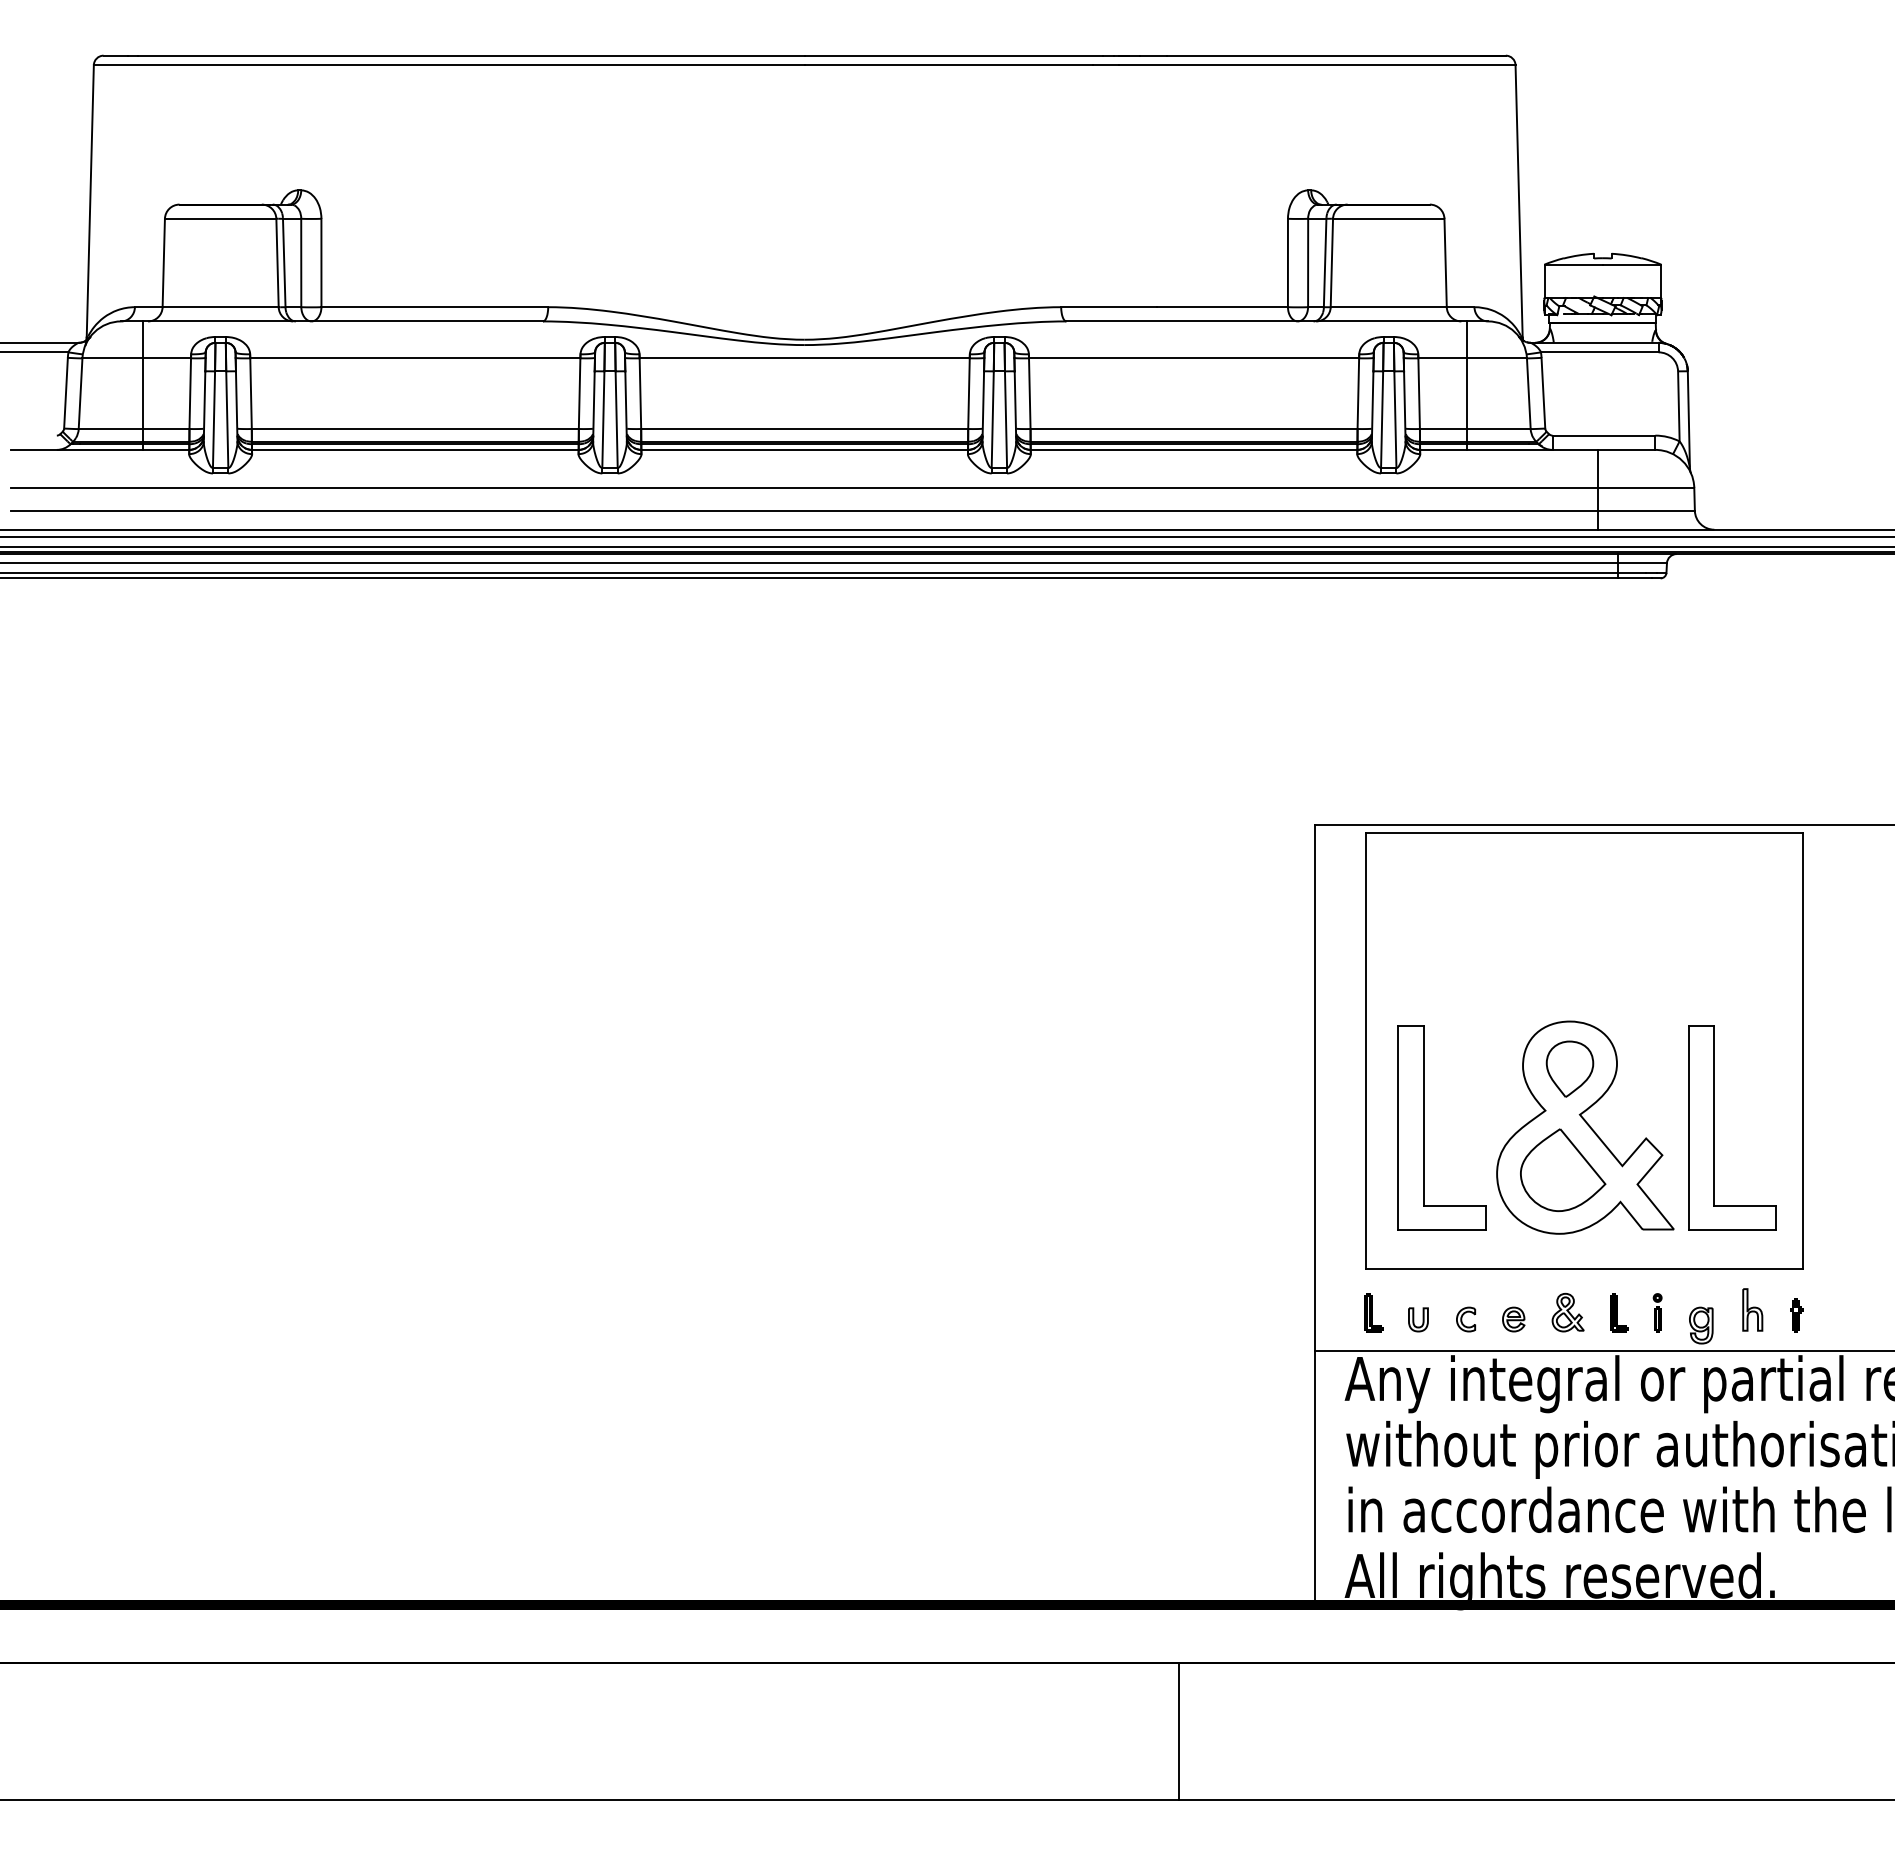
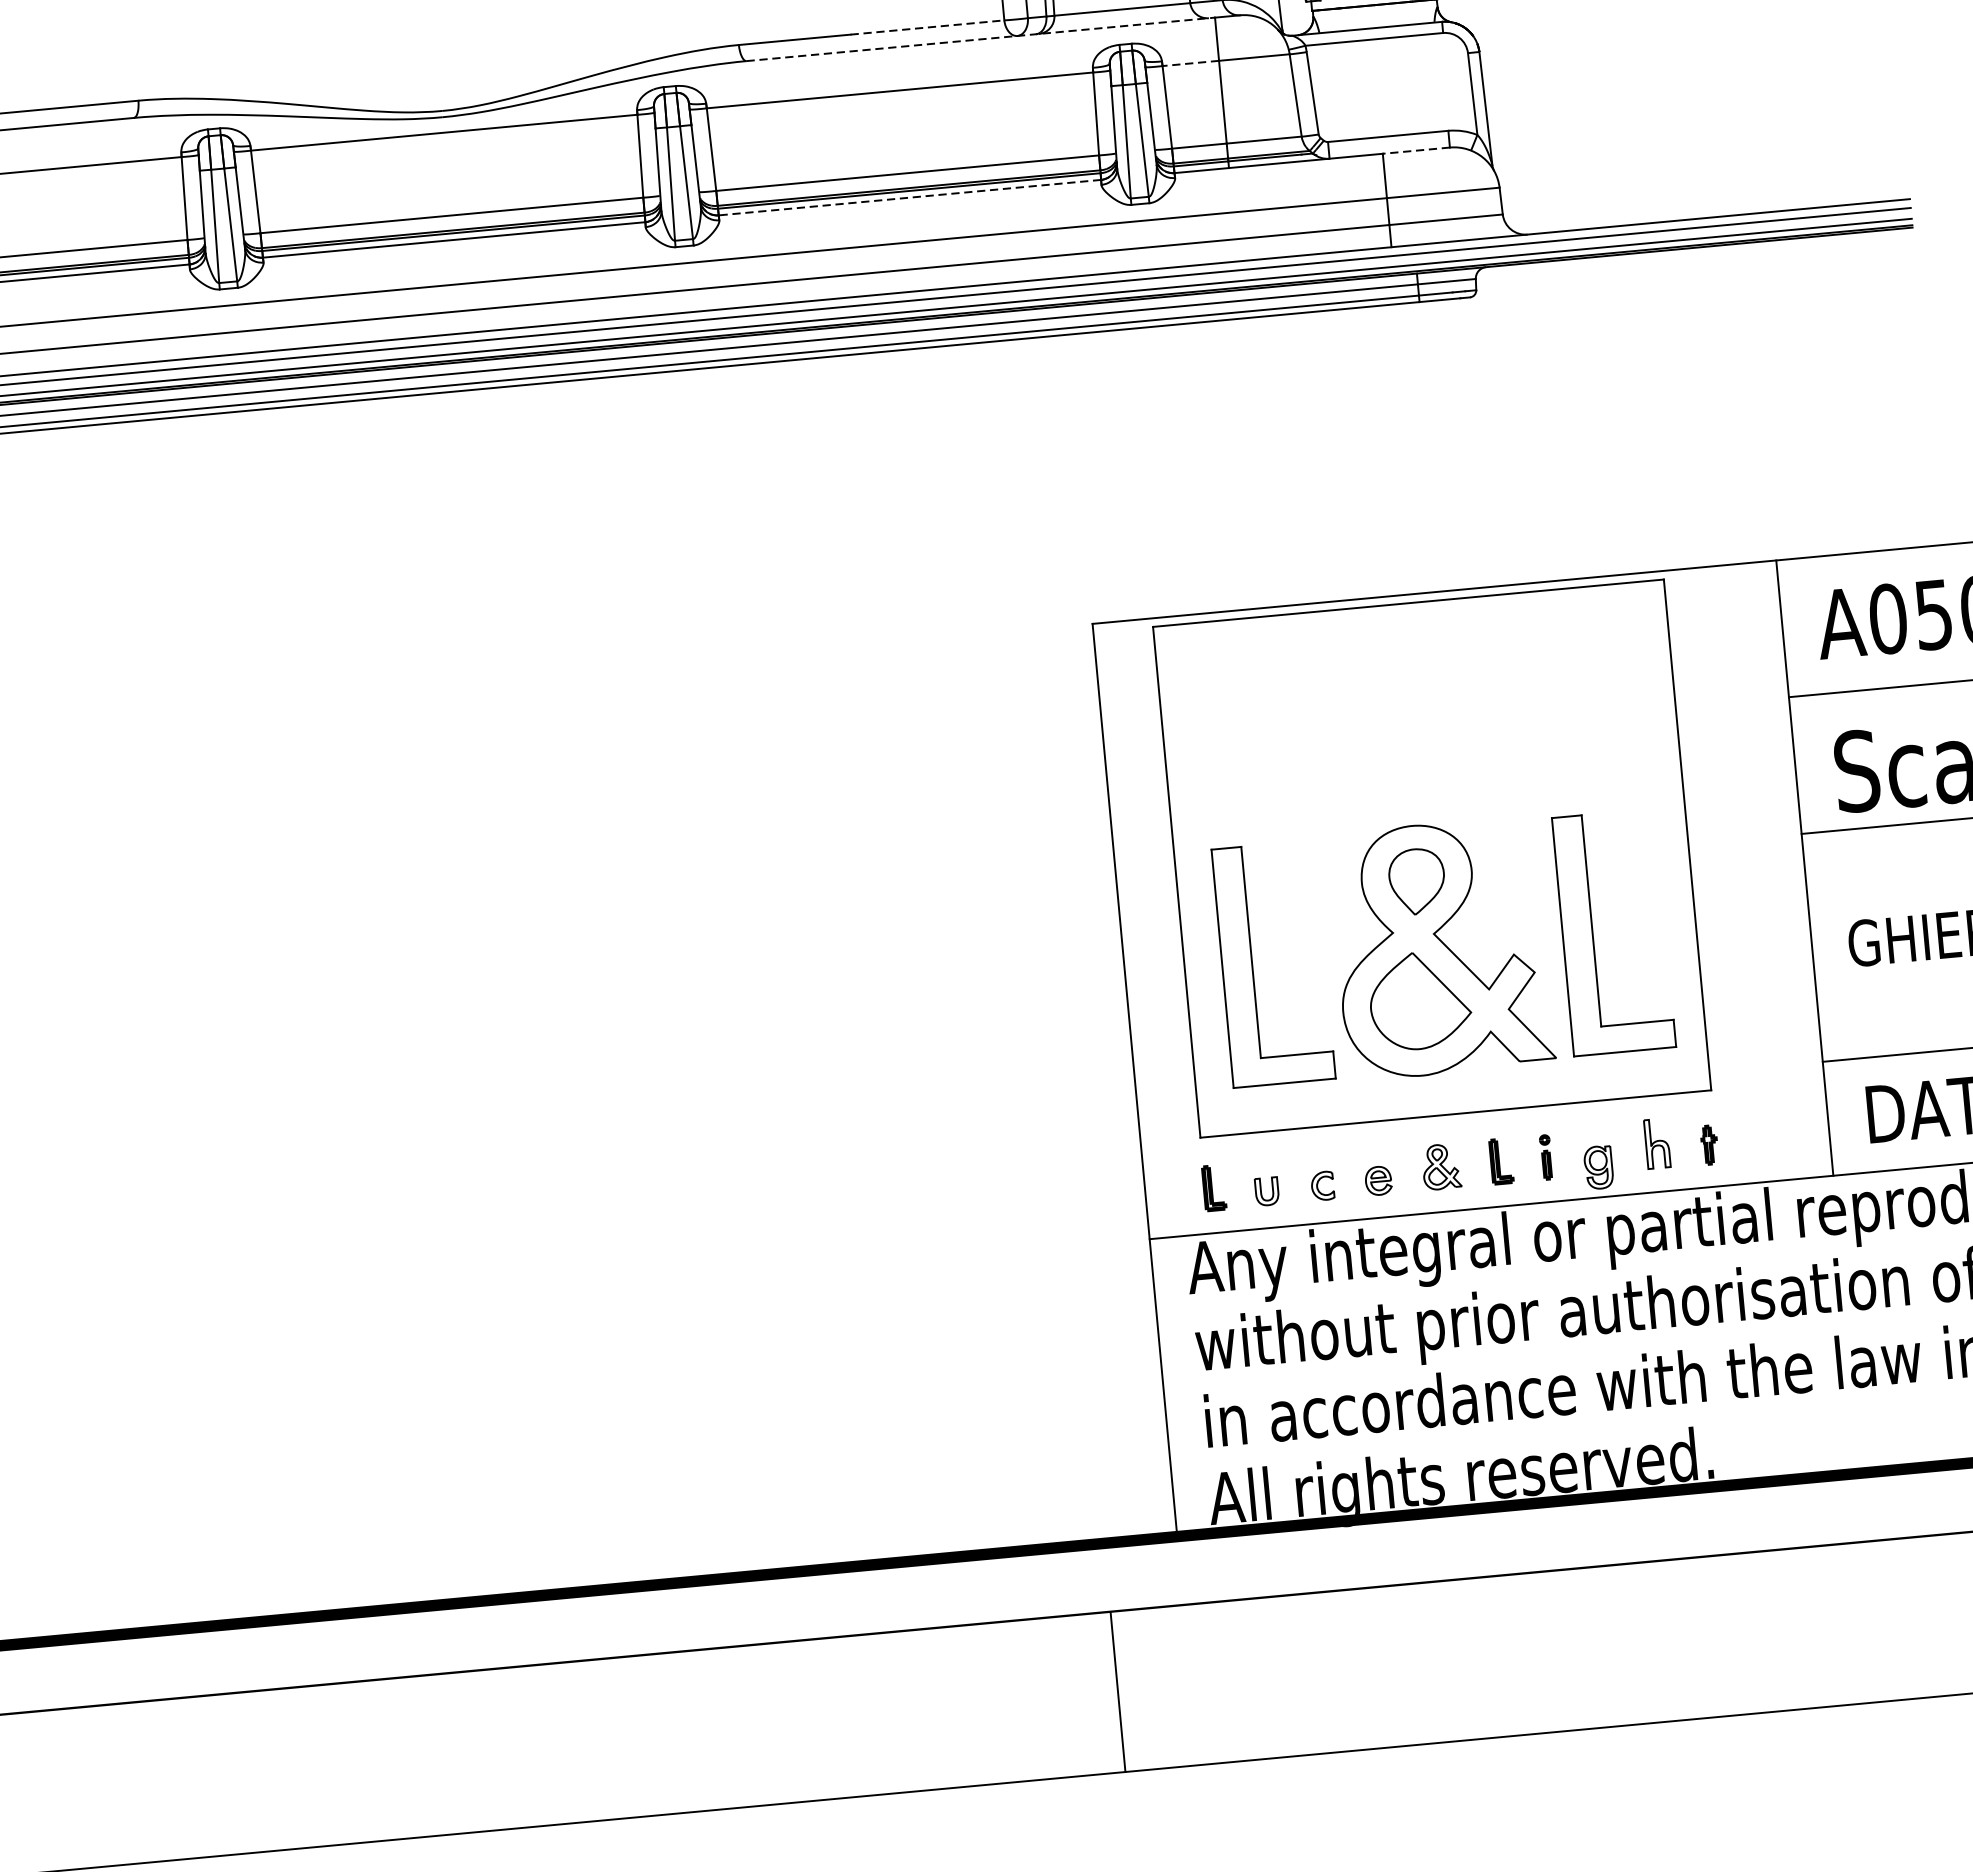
line: (1222, 307) -> (927, 27), solid -> dashed
line: (1267, 321) -> (981, 39), solid -> dashed
line: (1442, 358) -> (1190, 63), solid -> dashed
line: (1193, 449) -> (909, 197), solid -> dashed
line: (1626, 449) -> (1416, 150), solid -> dashed
line: (1178, 1732) -> (1117, 1692), moved

